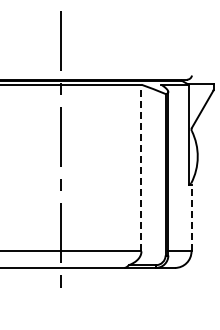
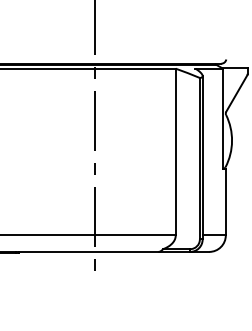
line: (141, 167) -> (175, 151), dashed -> solid
line: (191, 217) -> (225, 201), dashed -> solid

